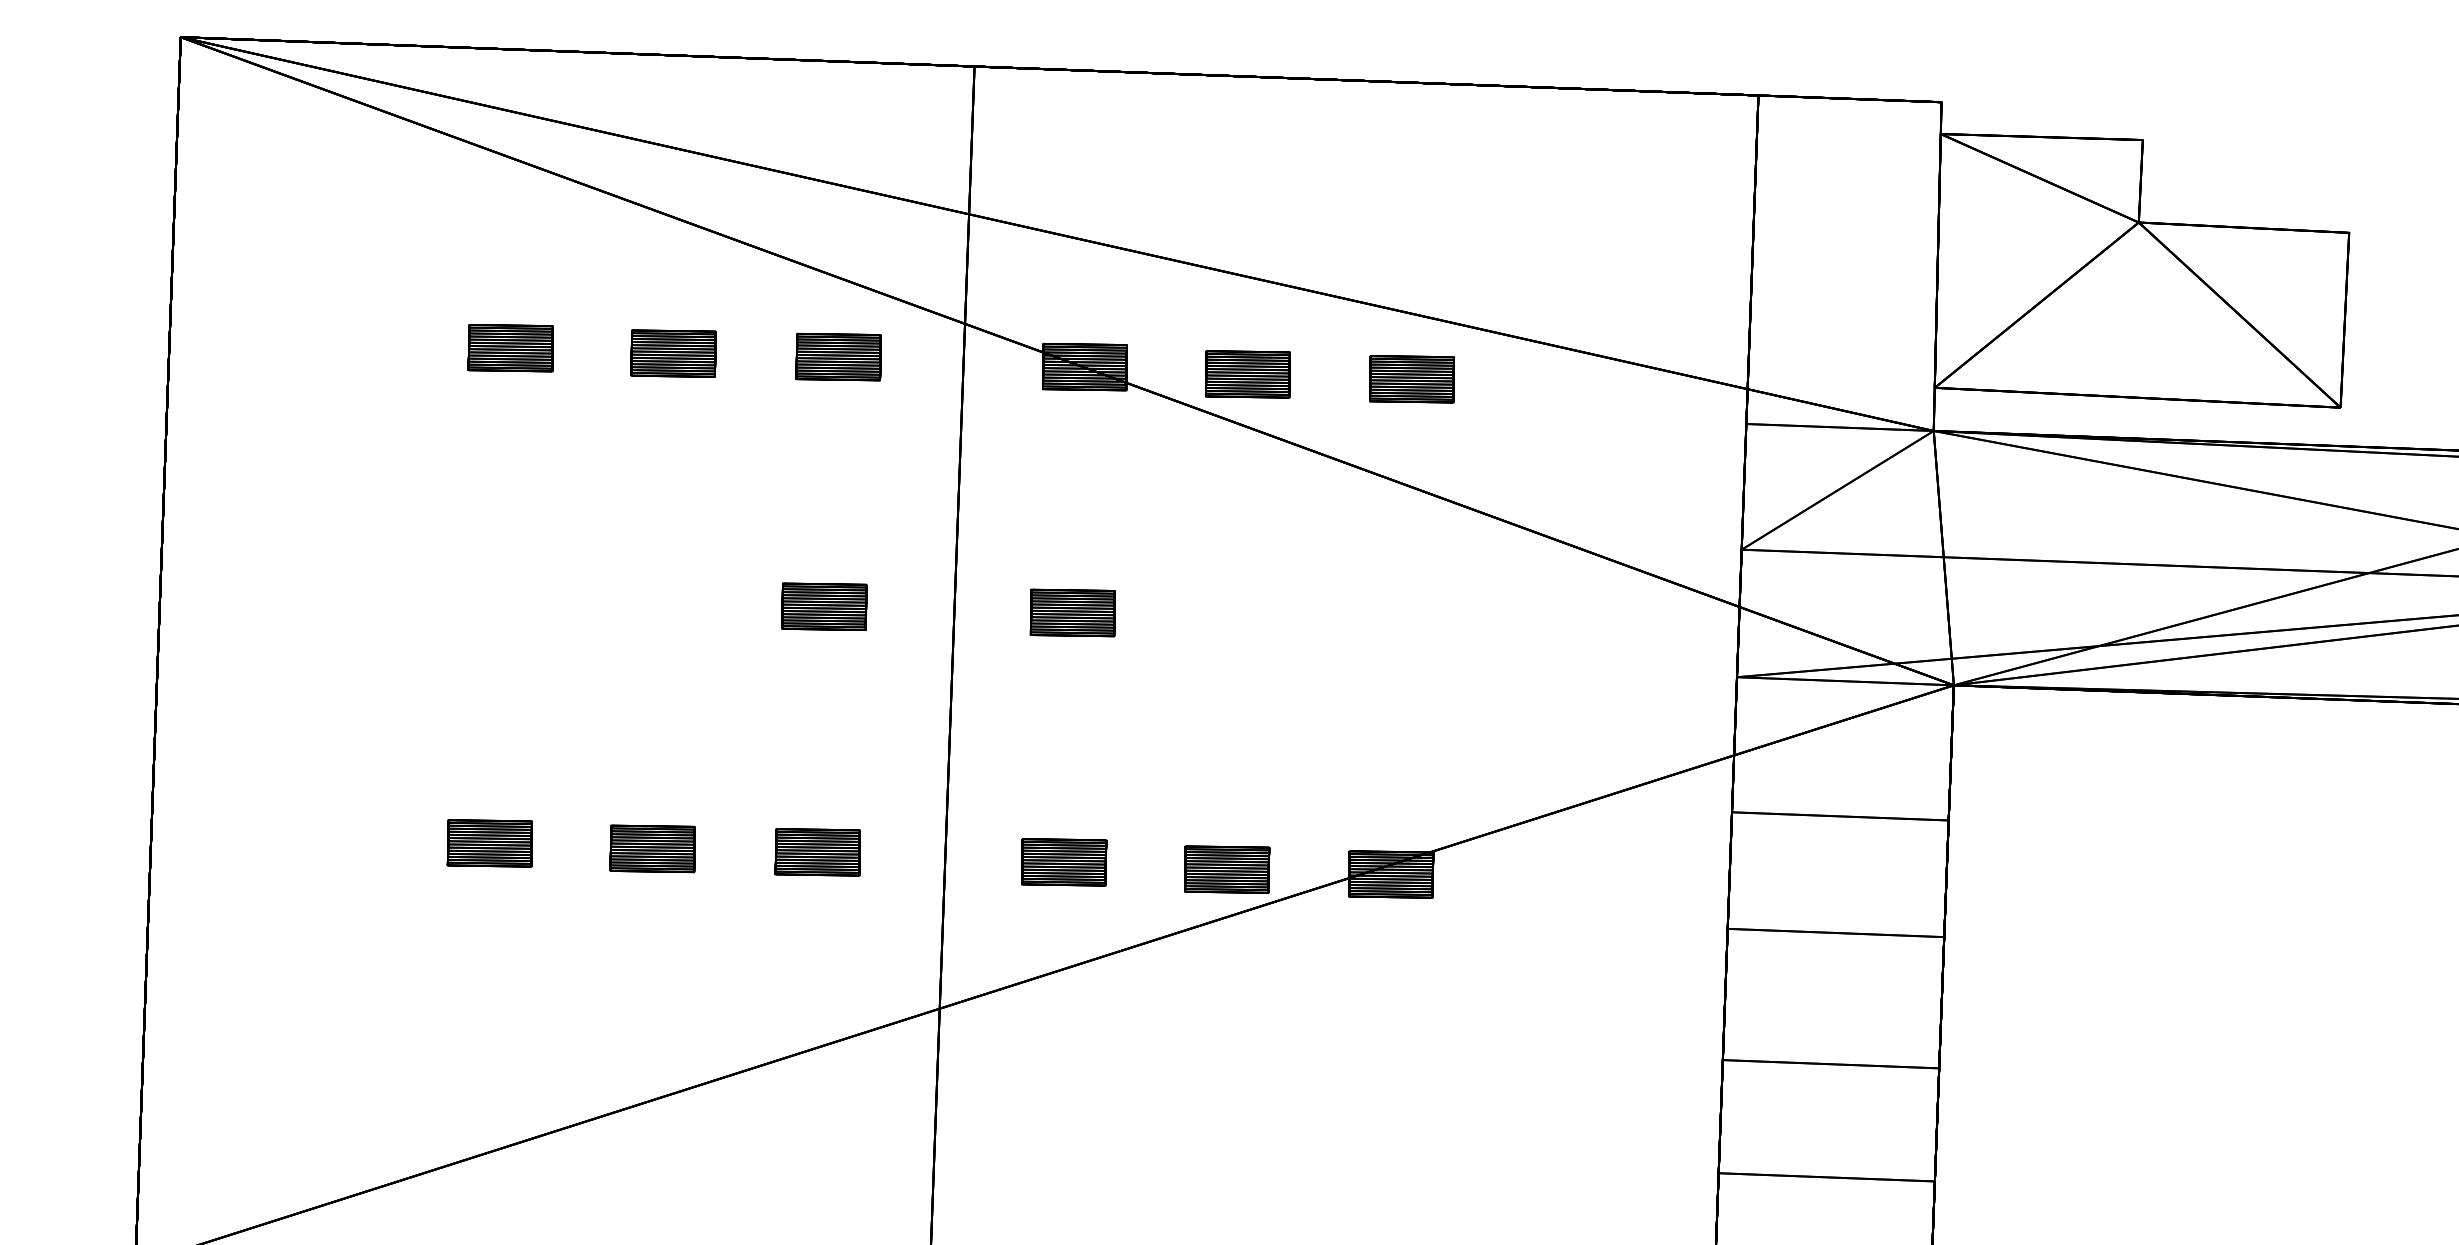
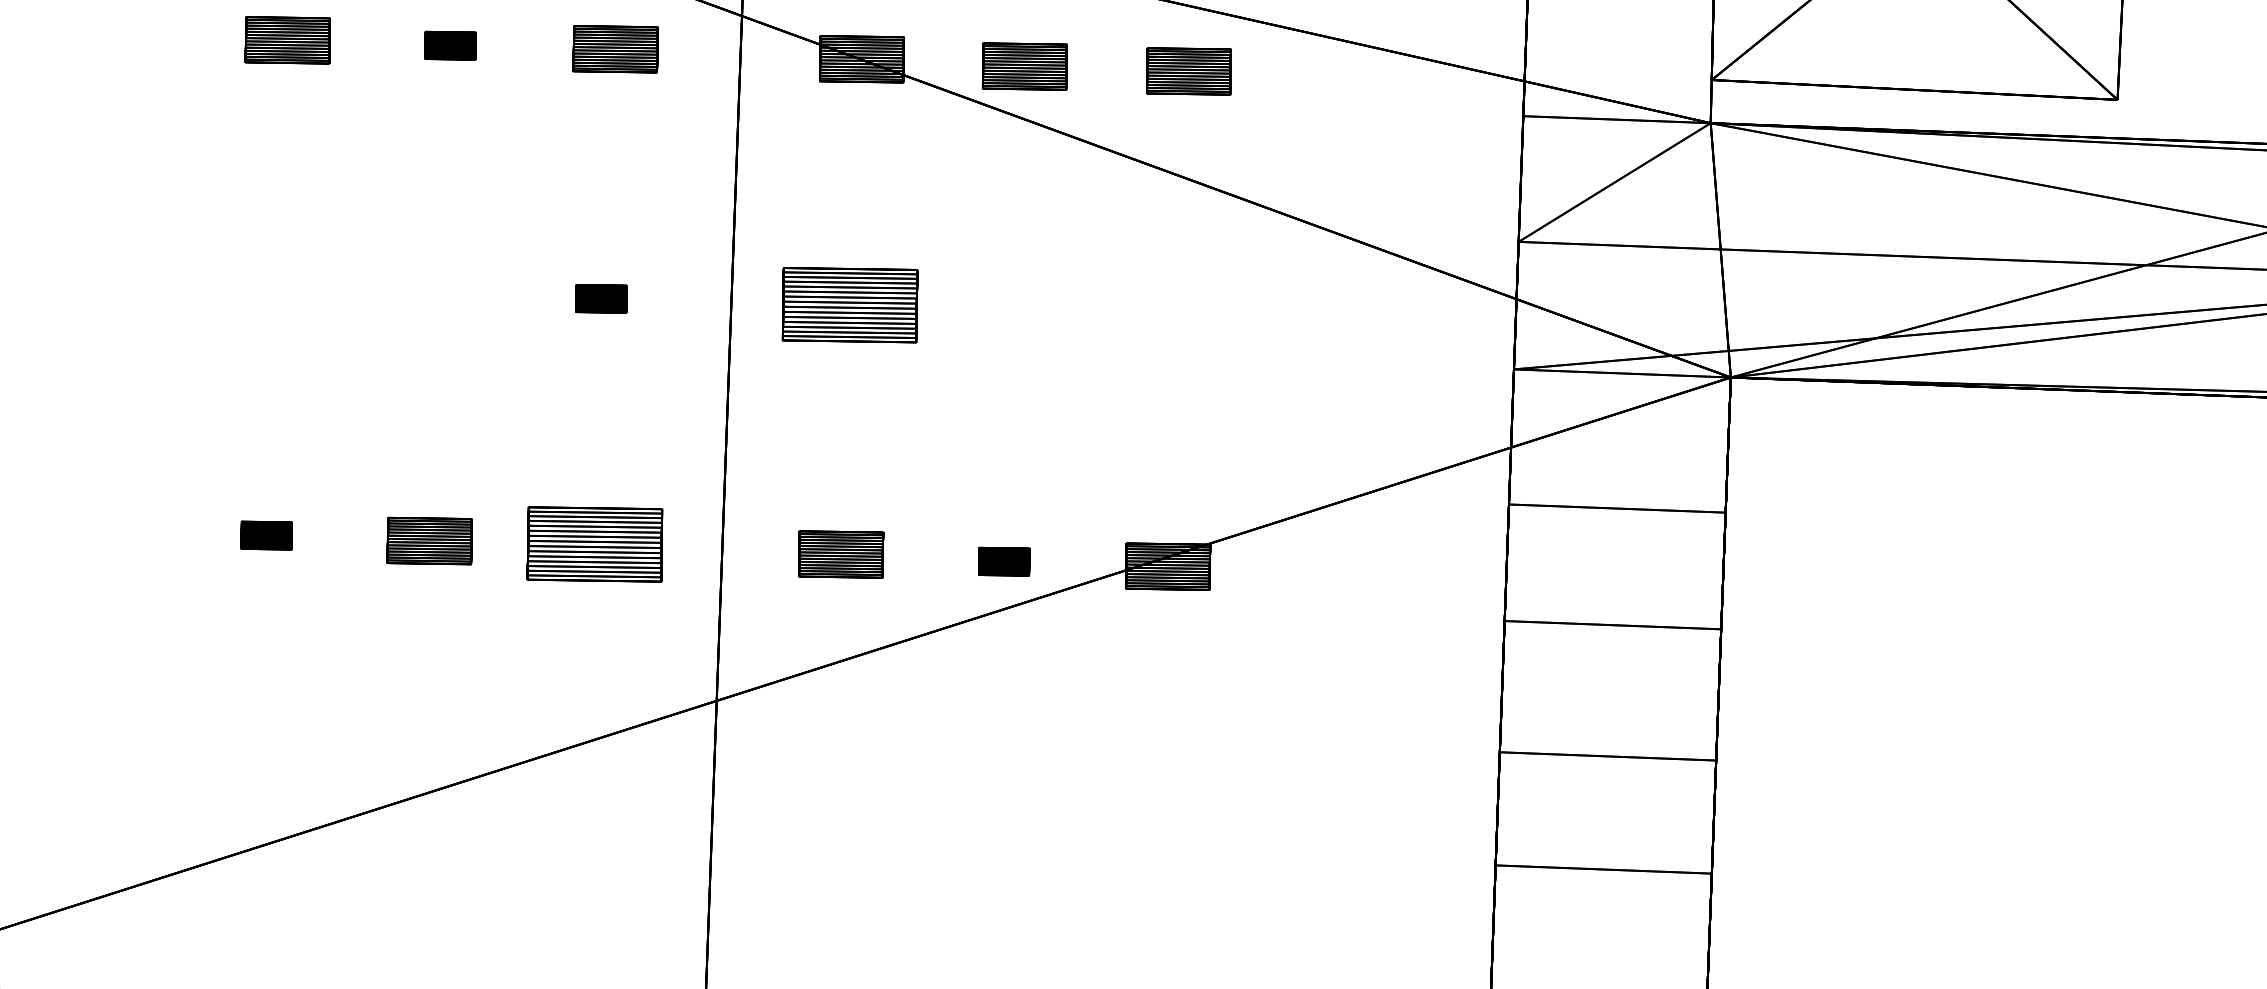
part: (673, 353) -> (450, 45), size x0.6
part: (824, 606) -> (601, 298), size x0.6
part: (1072, 612) -> (849, 304), size x1.6
part: (489, 843) -> (266, 535), size x0.6
part: (817, 852) -> (594, 544), size x1.6
part: (1227, 869) -> (1004, 561), size x0.6

